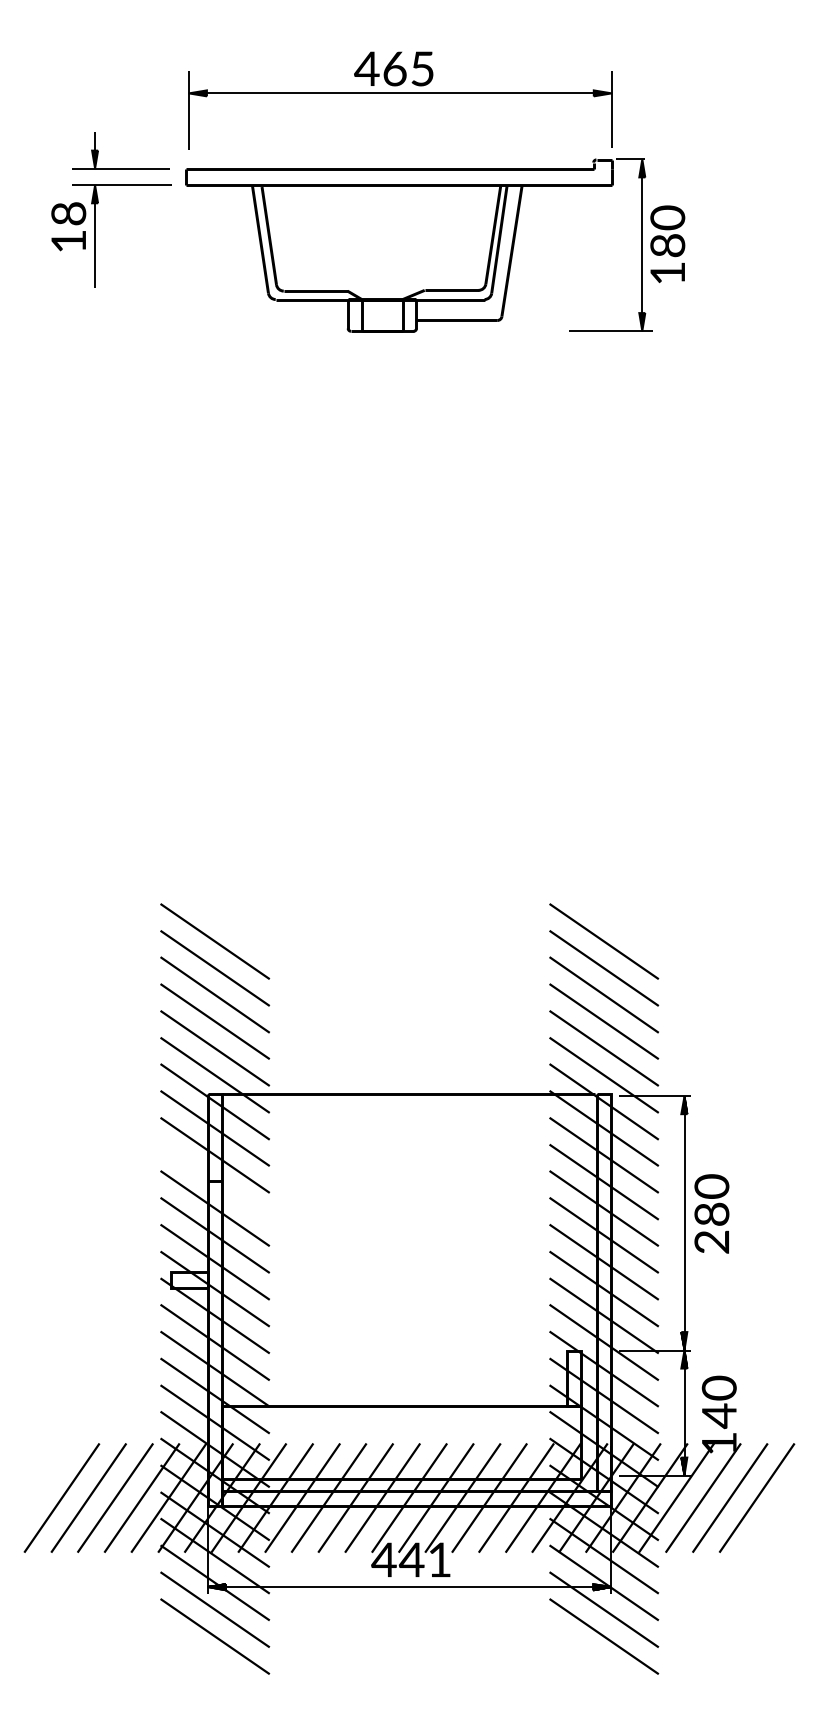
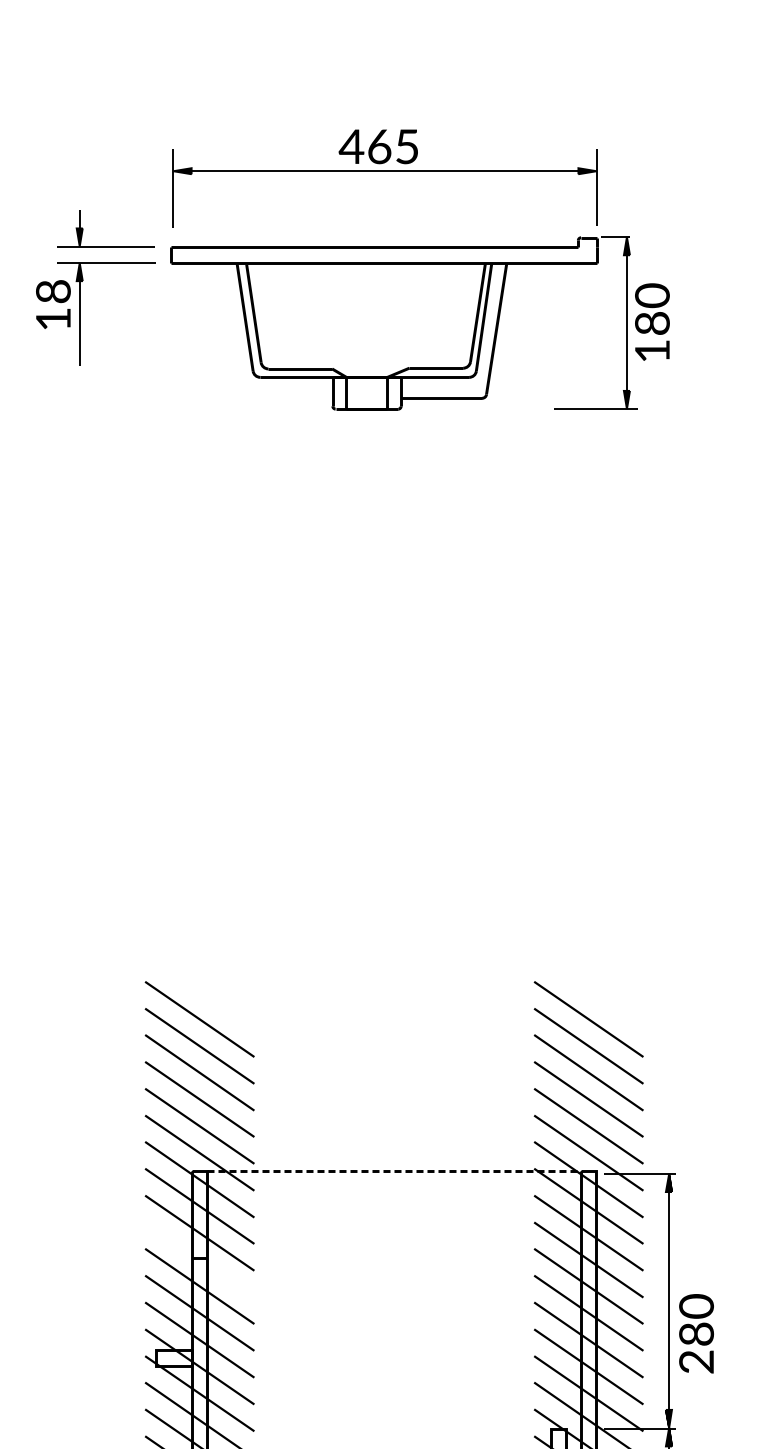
line: (409, 1093) -> (394, 1171), solid -> dashed
text: (711, 1213) -> (696, 1333), moved

